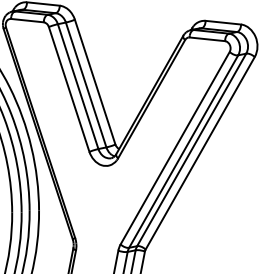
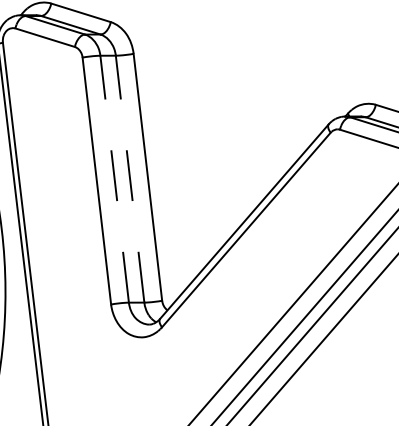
line: (86, 84) -> (130, 178), solid -> dashed
line: (78, 86) -> (115, 179), solid -> dashed

